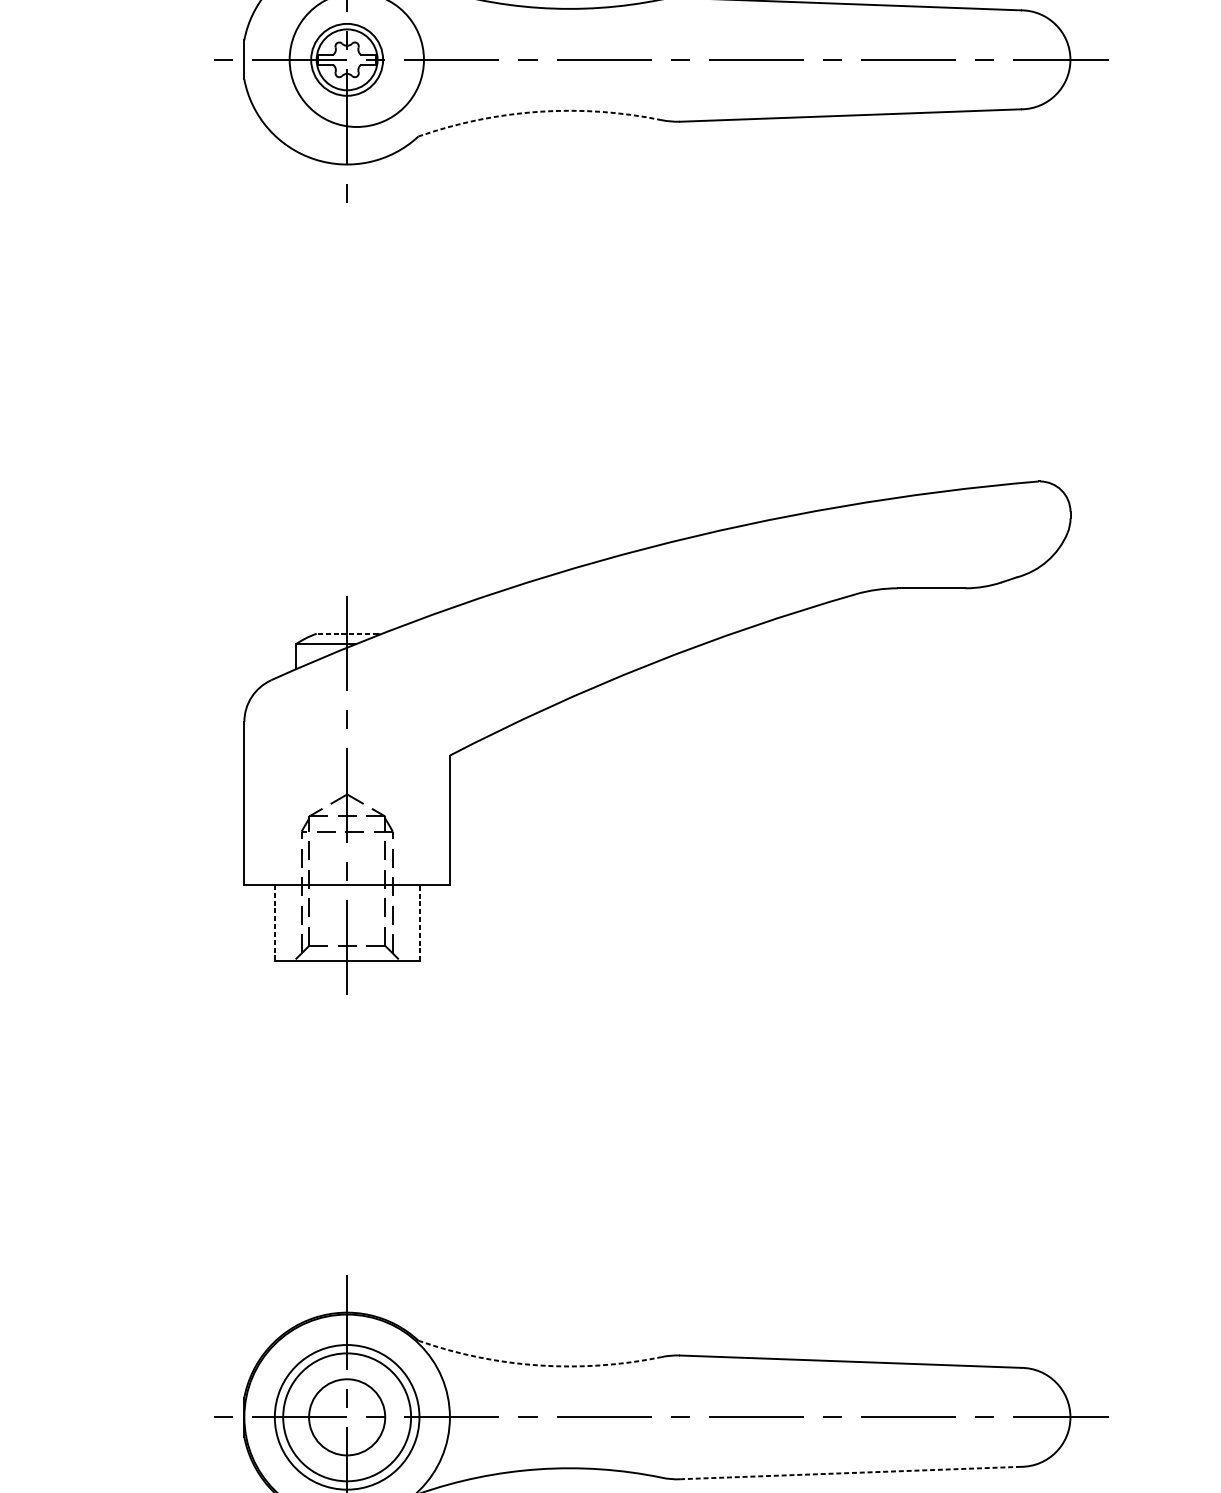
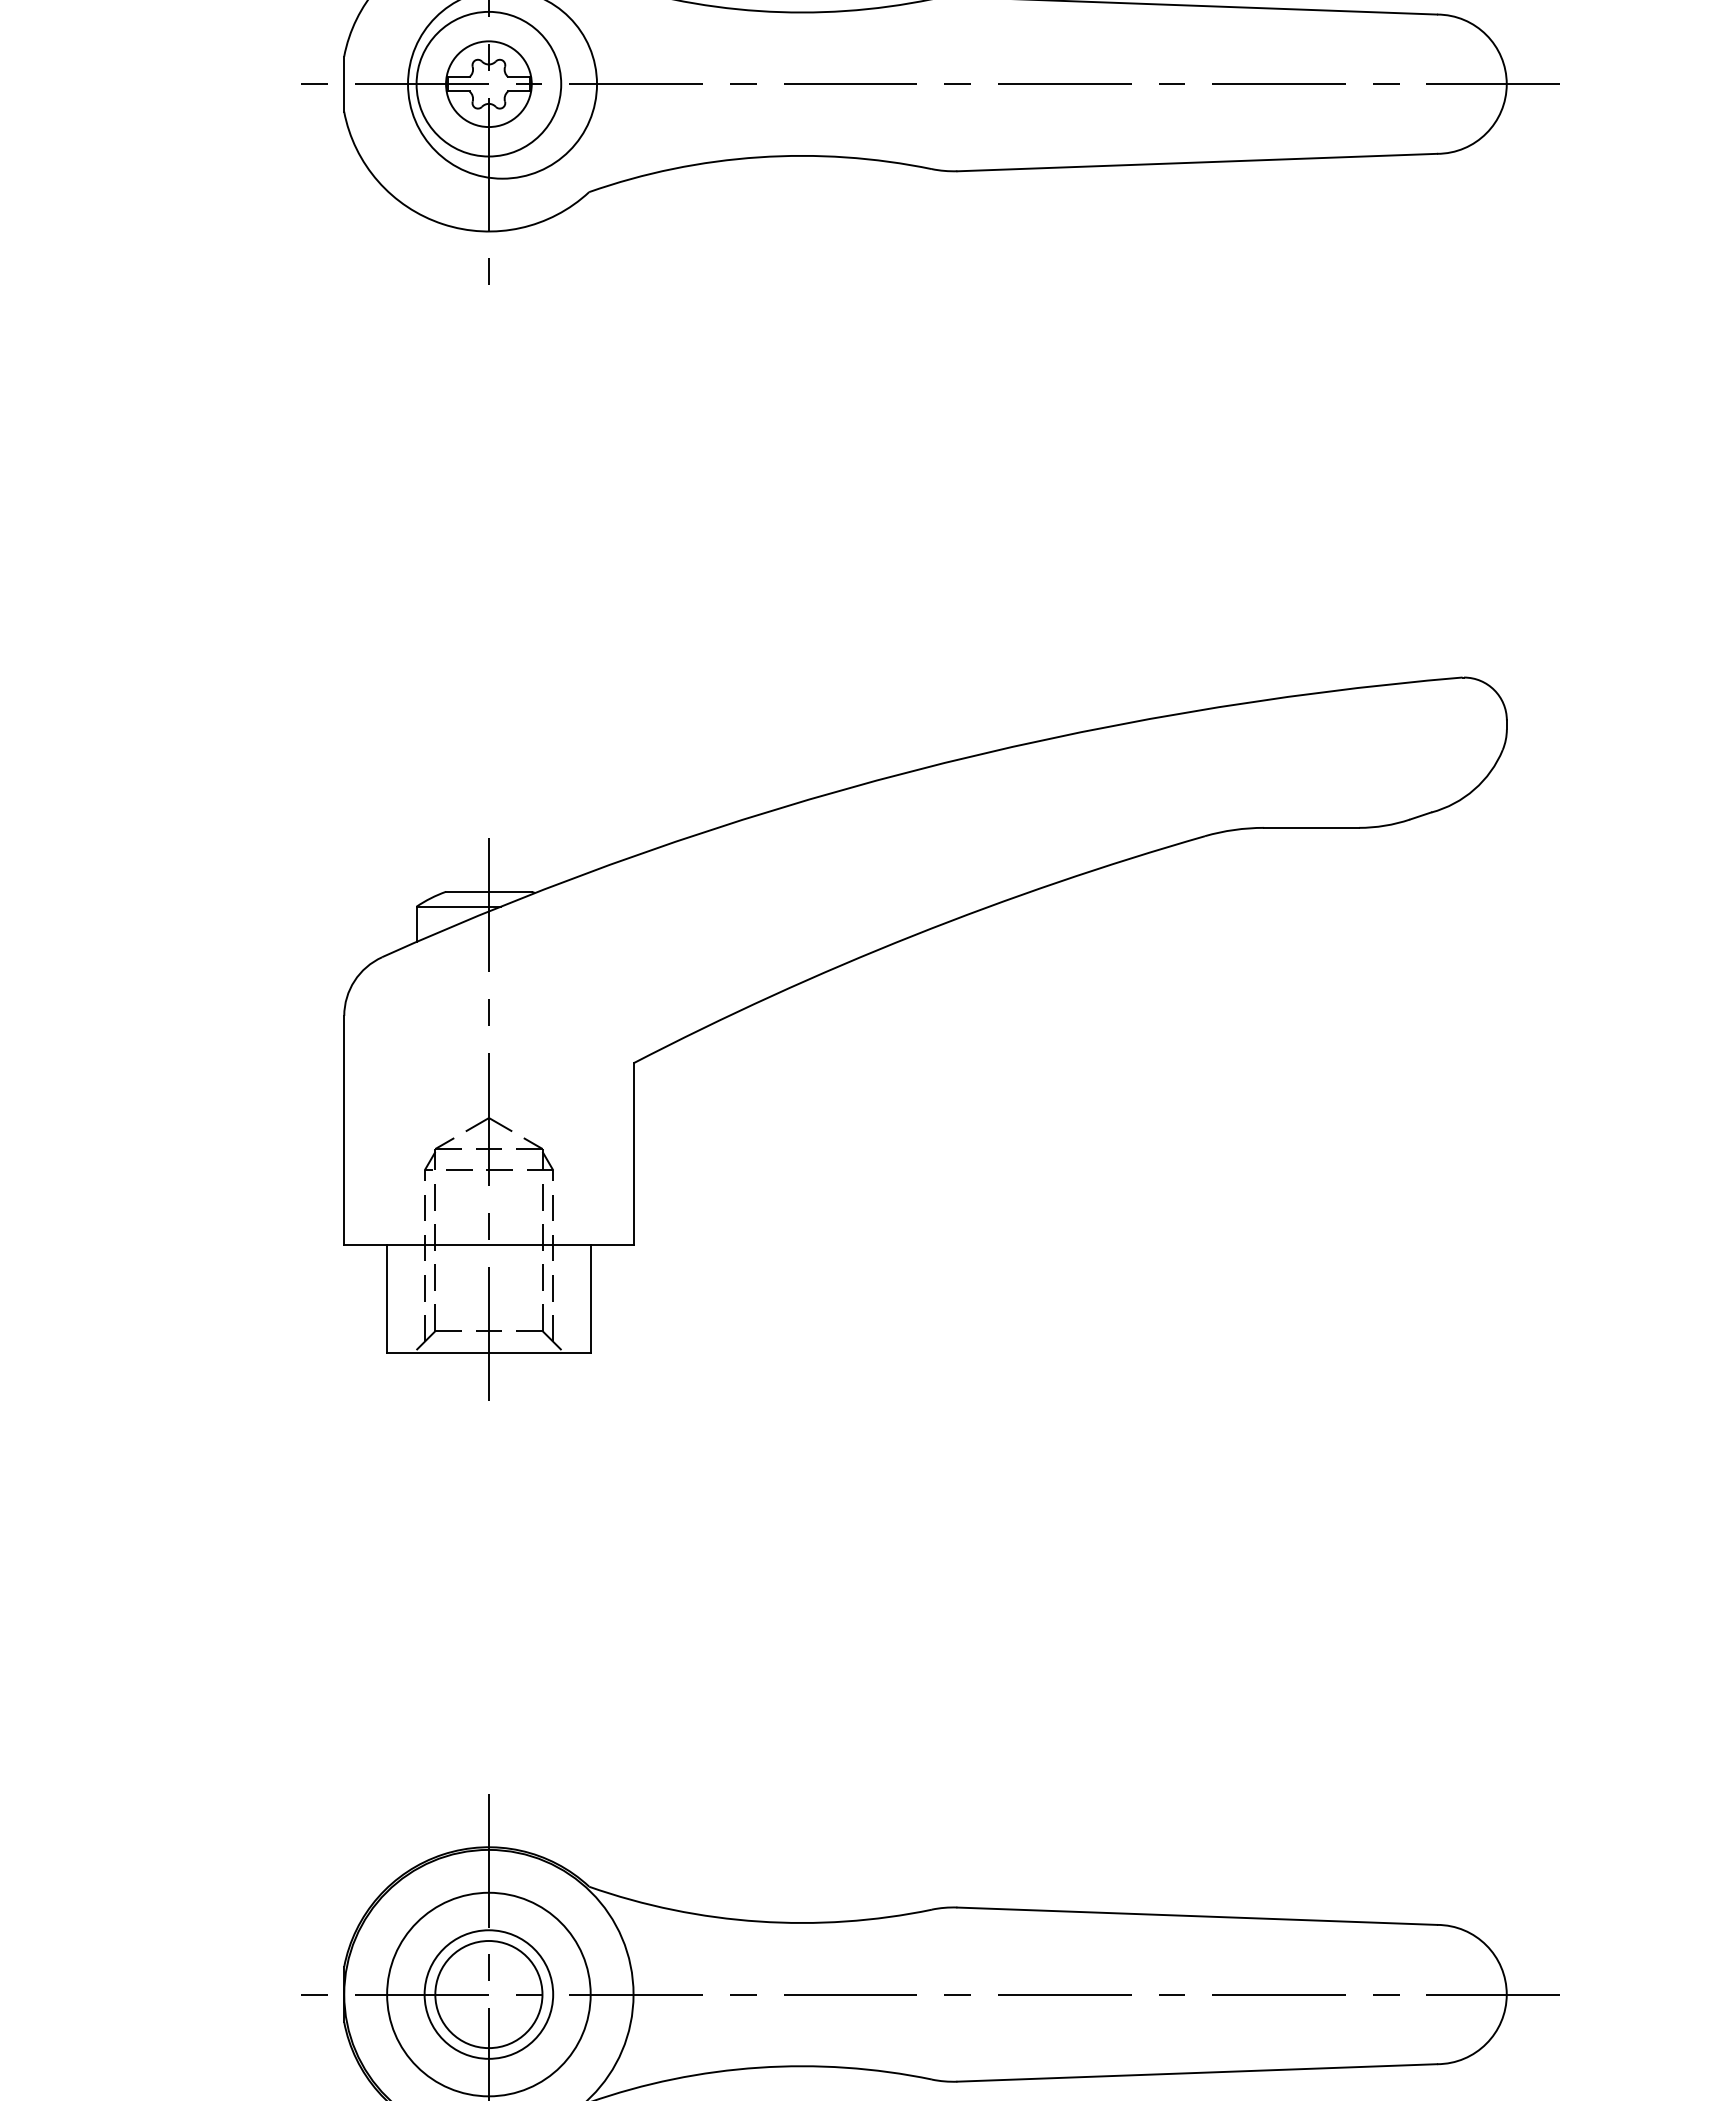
circle: (346, 59) -> (488, 83), size x1.43
arc: (538, 111) -> (758, 157), dashed -> solid
line: (346, 633) -> (488, 891), dashed -> solid
line: (275, 922) -> (387, 1298), dashed -> solid
line: (419, 922) -> (590, 1298), dashed -> solid
arc: (538, 1365) -> (758, 1921), dashed -> solid
circle: (346, 1417) -> (488, 1994), size x0.71
line: (849, 1472) -> (1196, 2072), dashed -> solid

